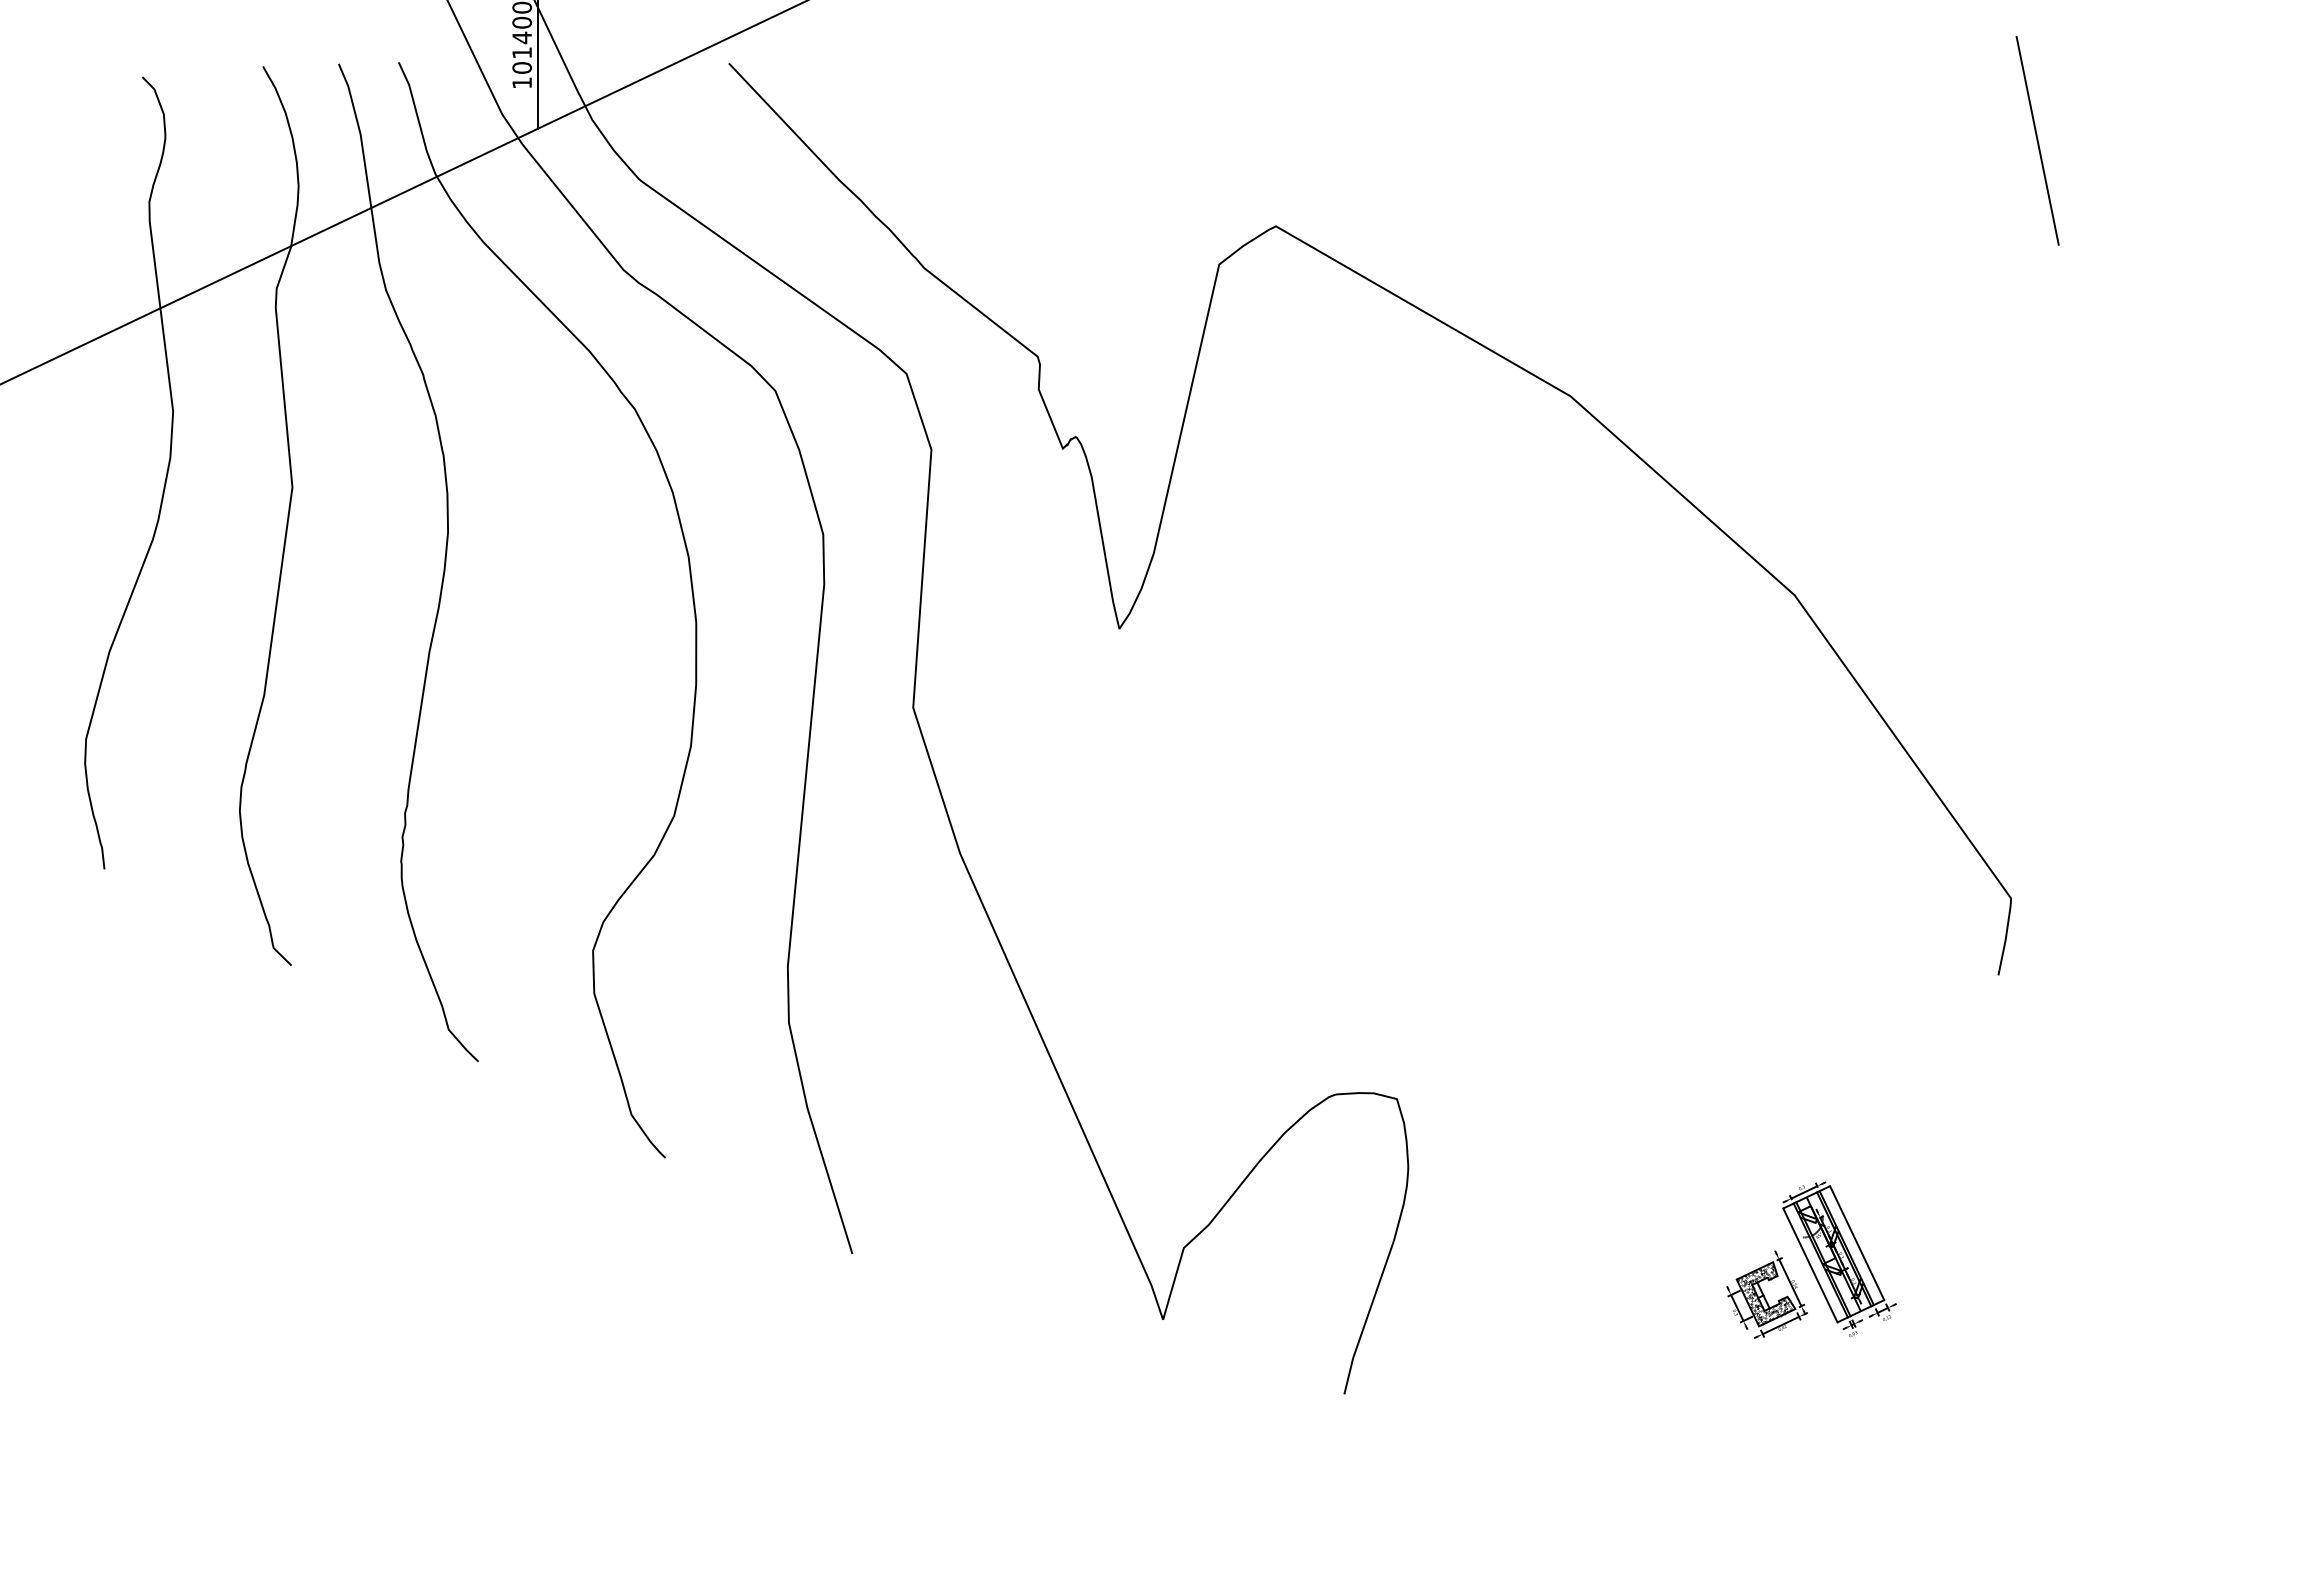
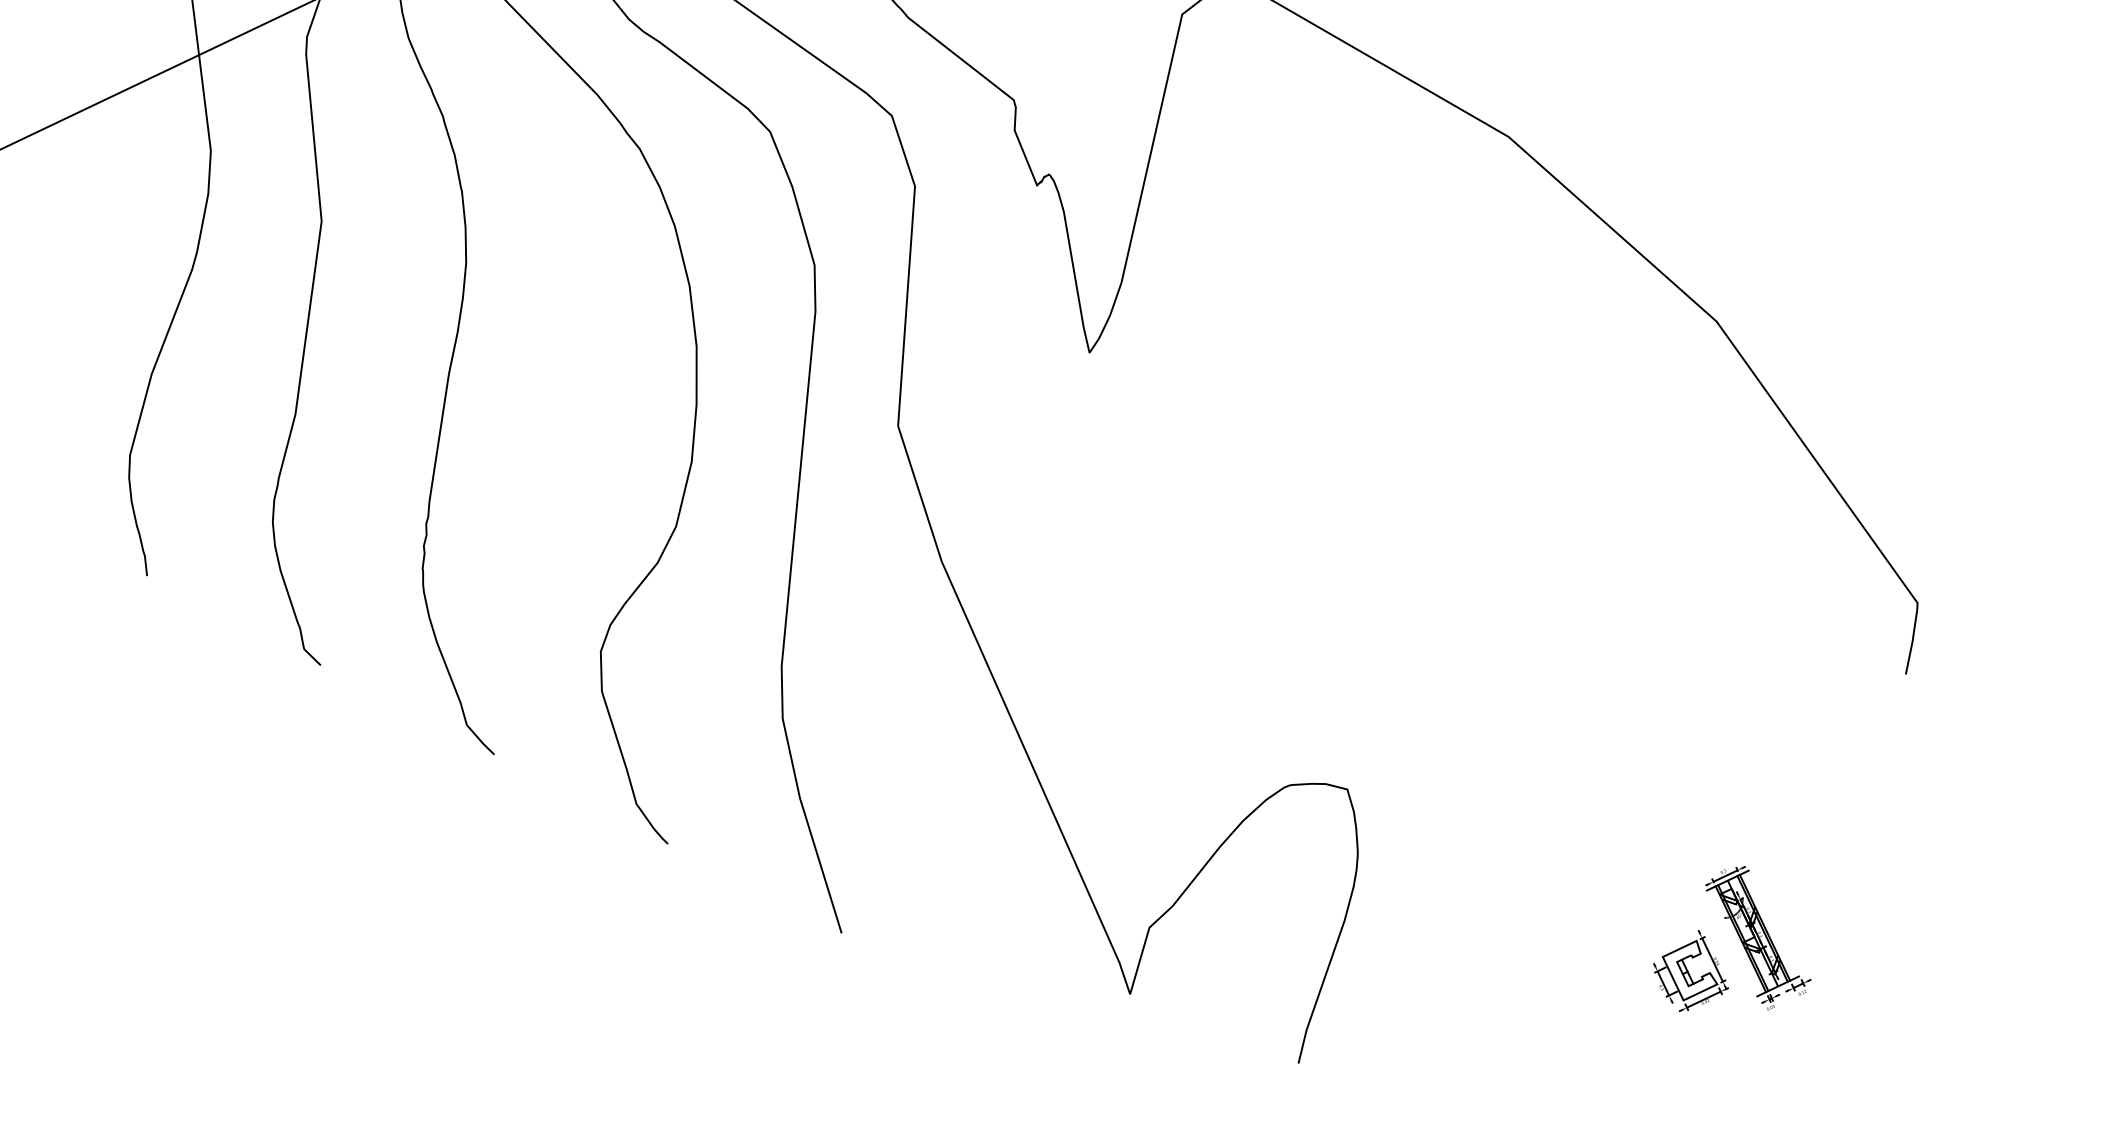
line: (1857, 1243) -> (1774, 923), removed
line: (1810, 1265) -> (1731, 943), removed
hatch: (1765, 1294) -> (1689, 970), removed

